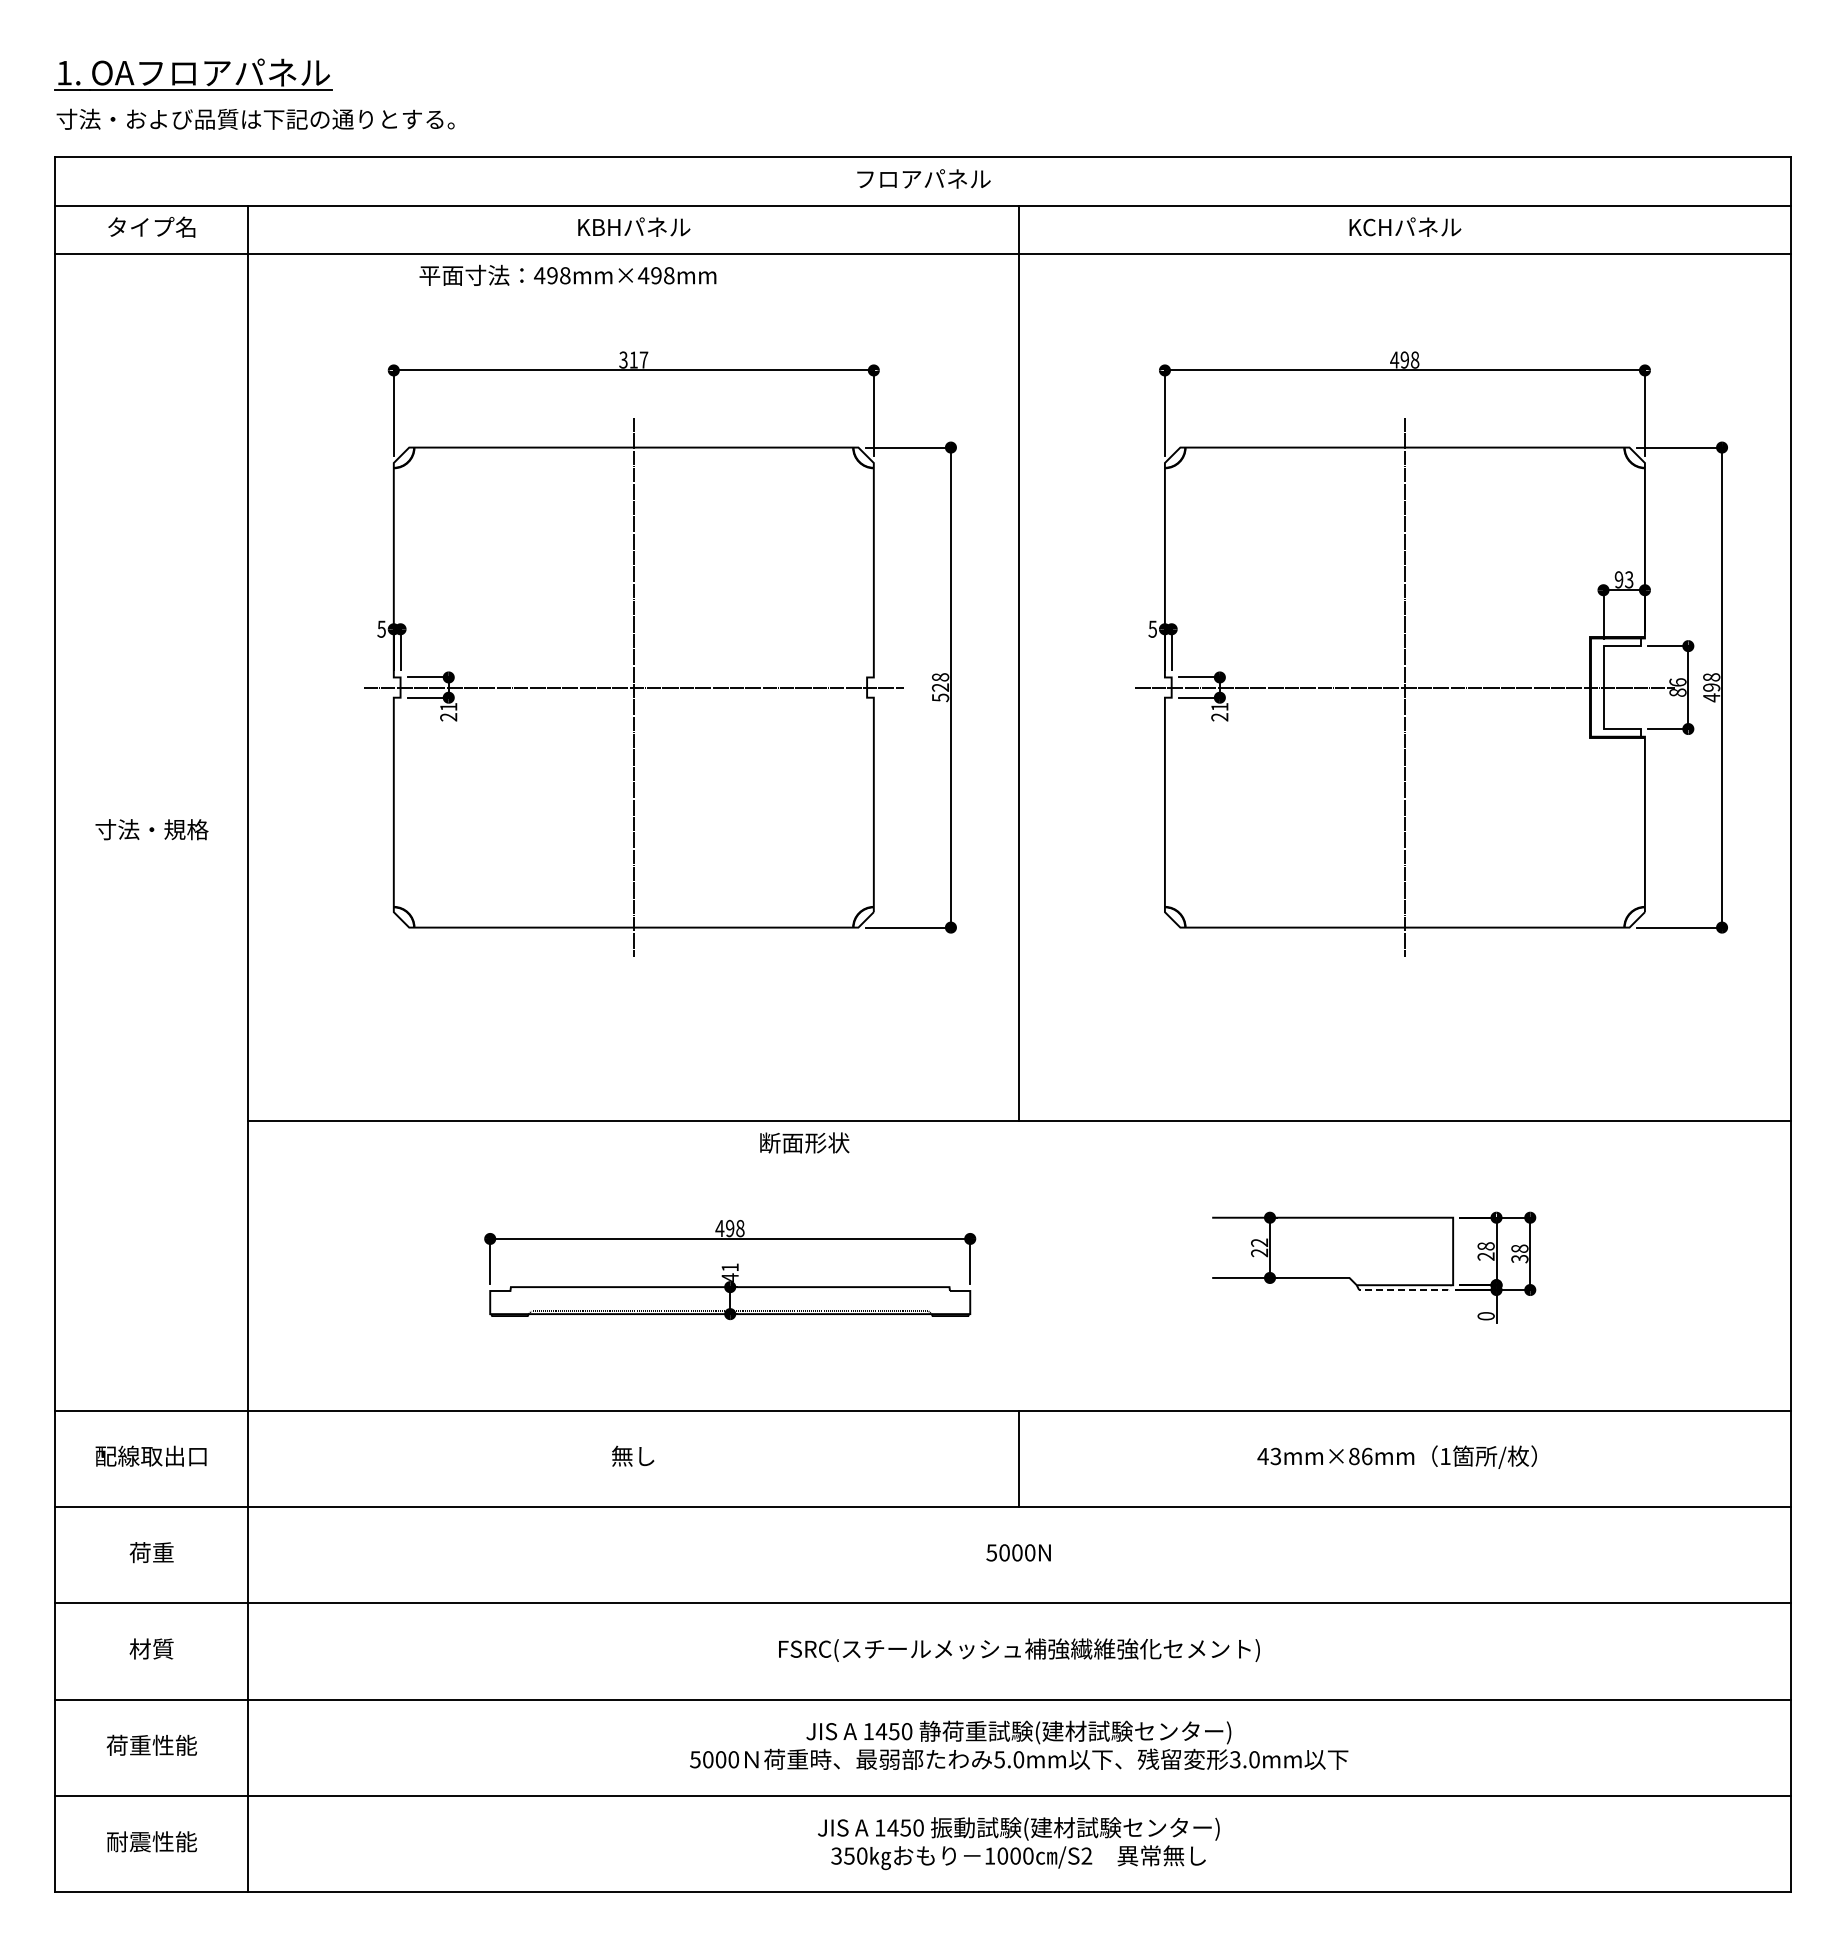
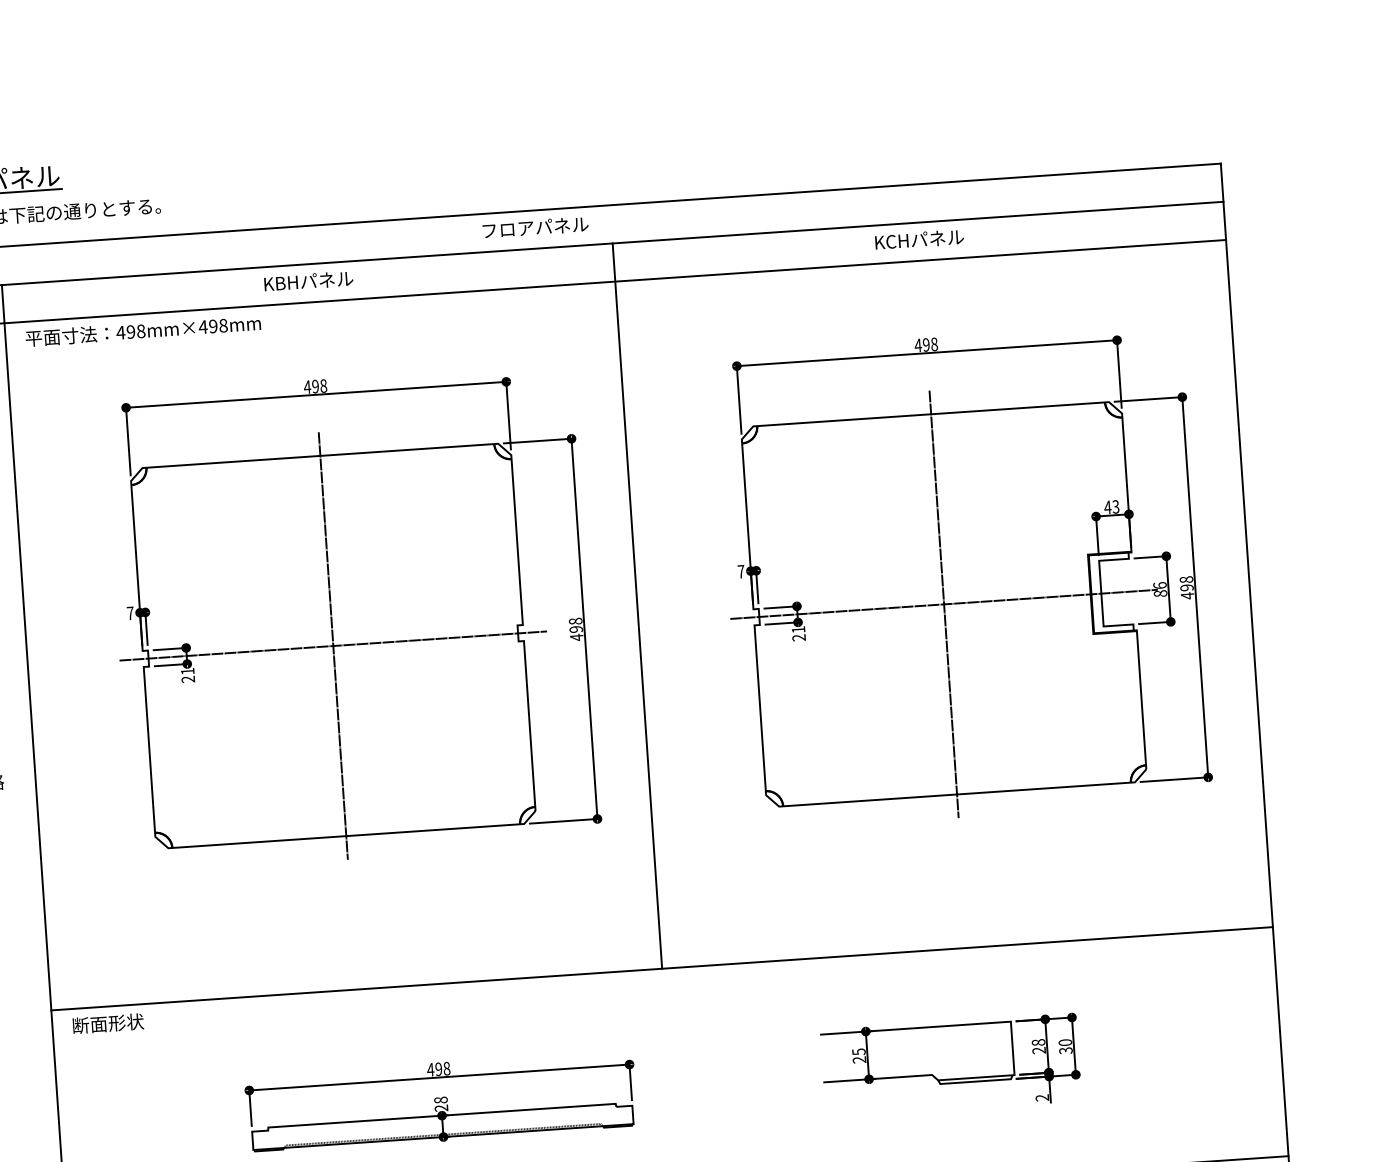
text: (567, 274) -> (142, 330), moved
text: (633, 359) -> (315, 386), 317 -> 498
text: (1618, 579) -> (1107, 507), 93 -> 43
text: (381, 628) -> (130, 612), 5 -> 7
text: (1152, 628) -> (740, 571), 5 -> 7
text: (940, 692) -> (576, 633), 528 -> 498
text: (804, 1142) -> (108, 1023), moved
text: (1259, 1242) -> (858, 1051), 22 -> 25
text: (1520, 1248) -> (1065, 1042), 38 -> 30
text: (729, 1272) -> (440, 1104), 41 -> 28
line: (1403, 1290) -> (975, 1081), dashed -> solid
text: (1485, 1316) -> (1041, 1098), 0 -> 2

